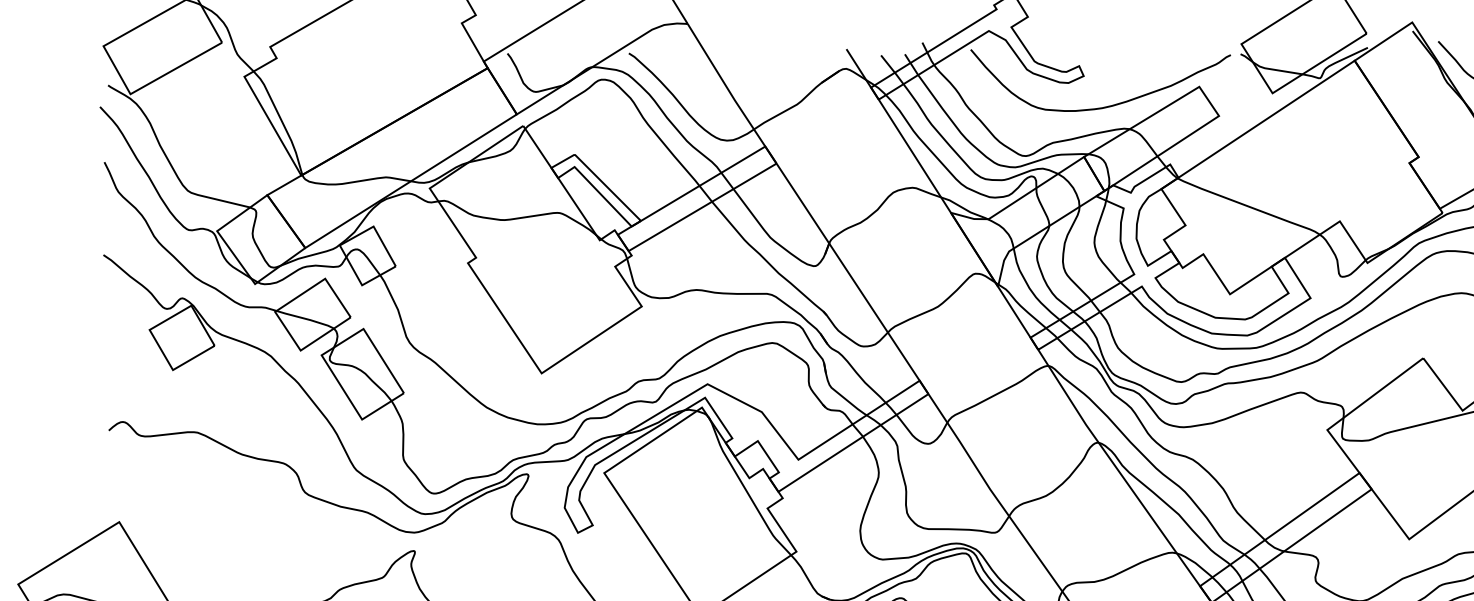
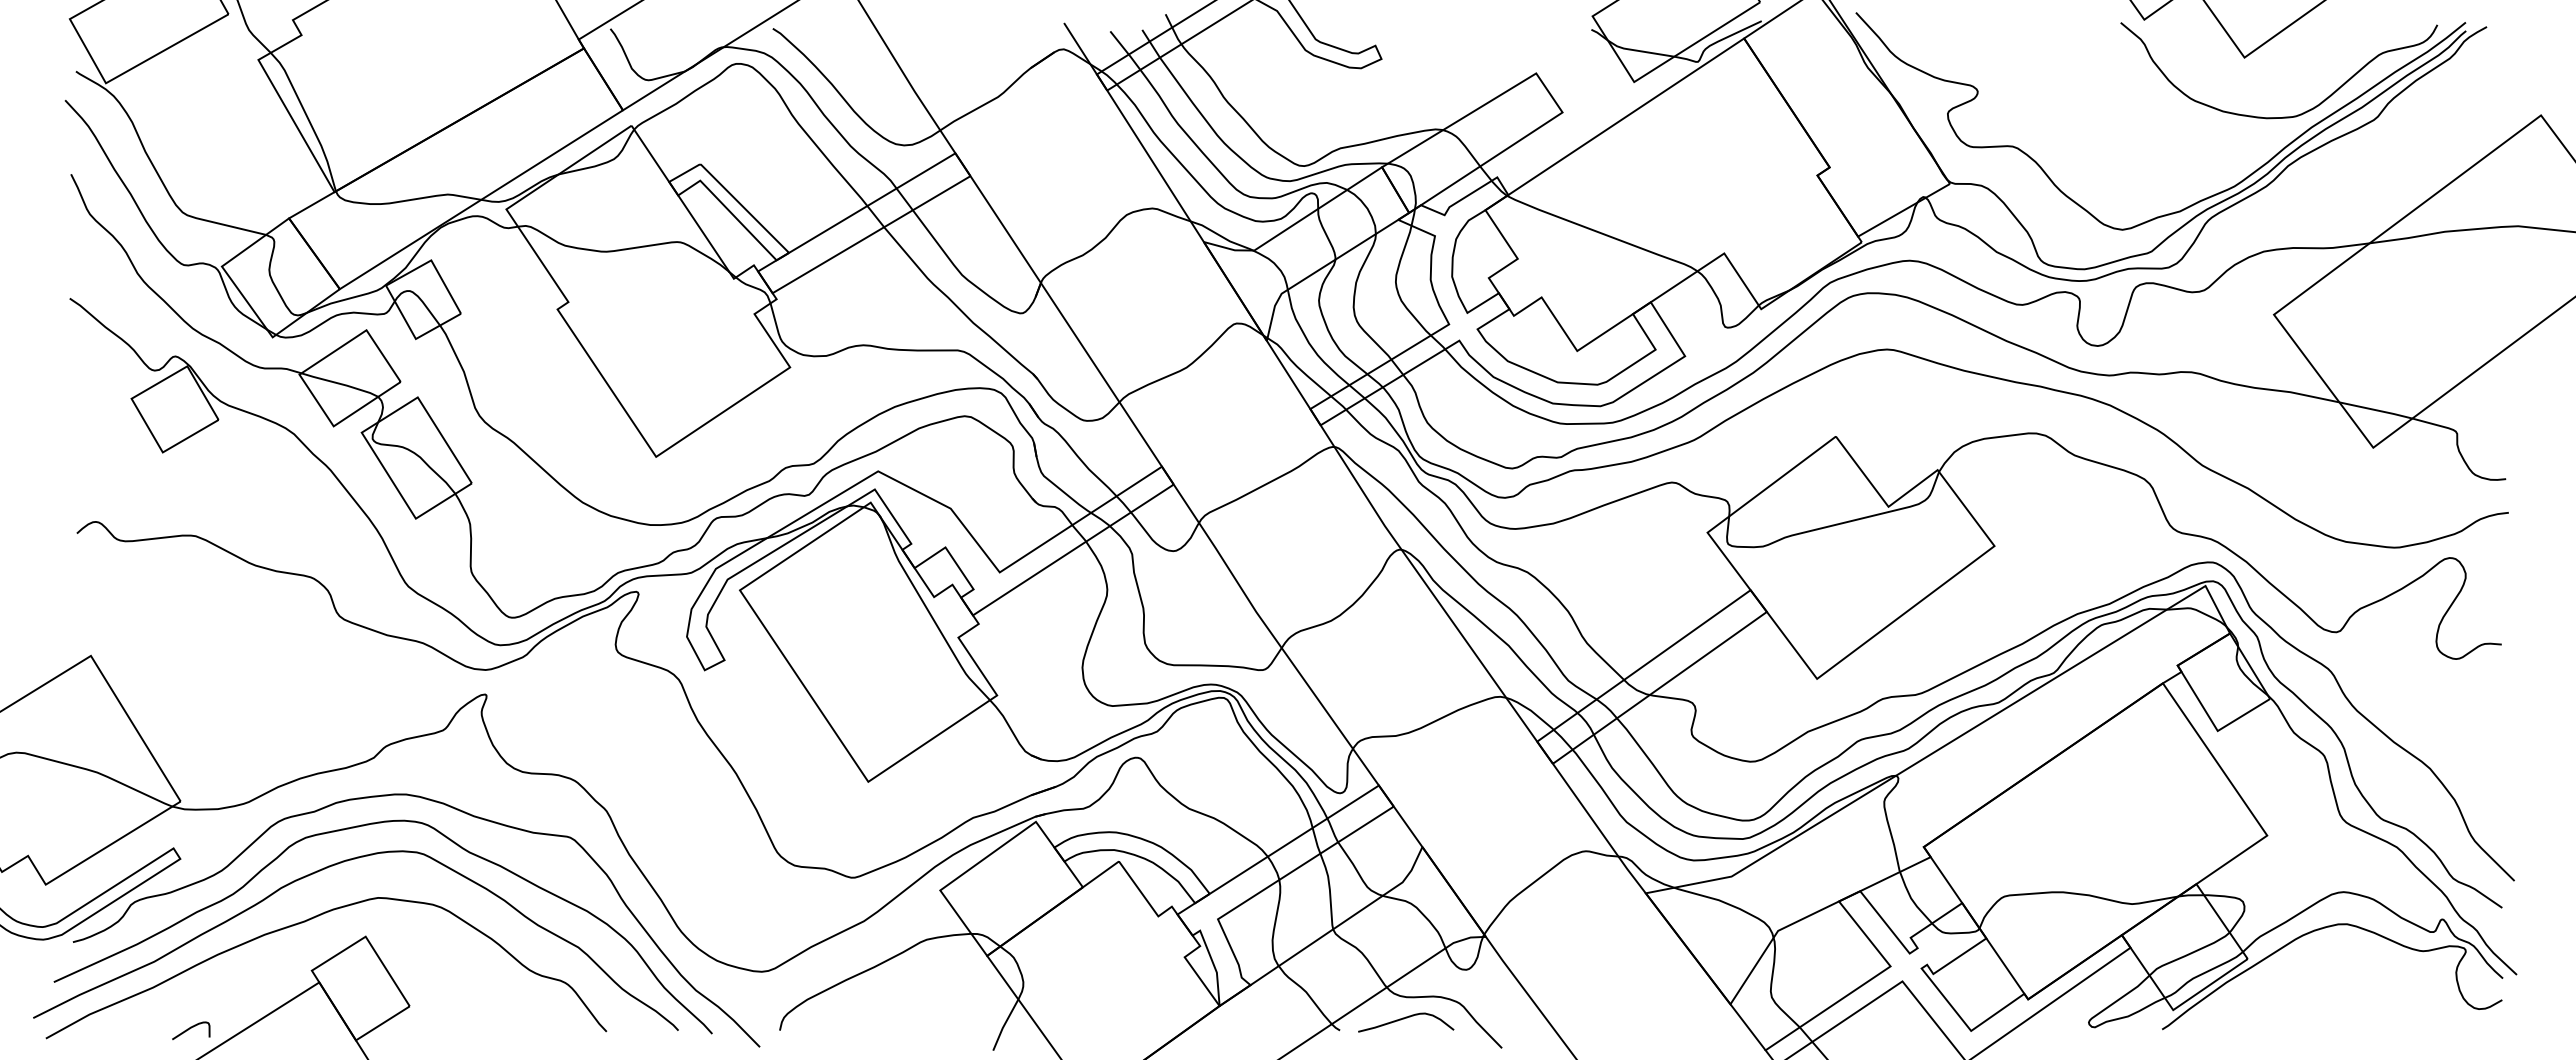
curve: (1106, 106) -> (1411, 99), removed

